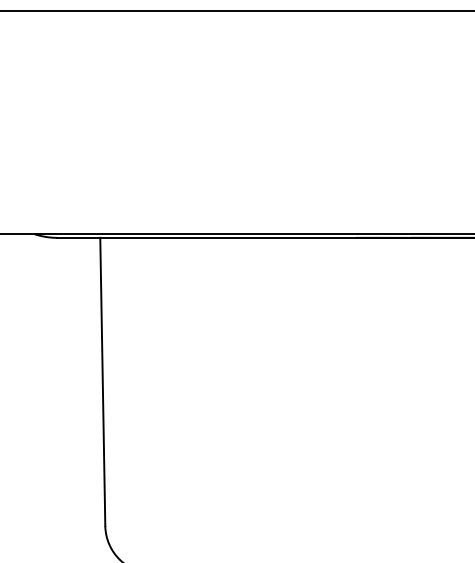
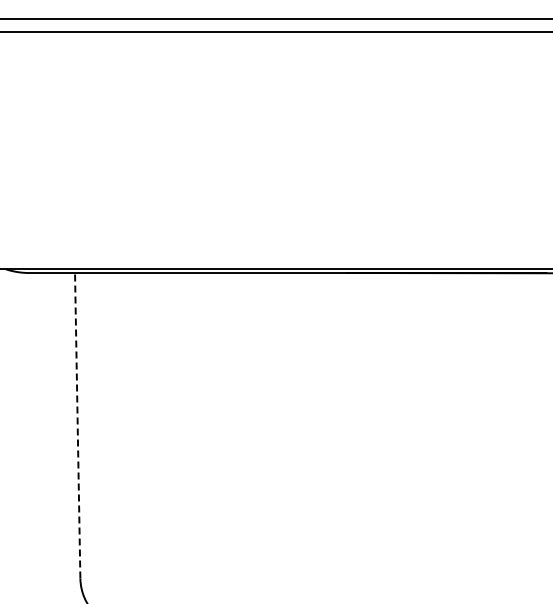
line: (102, 381) -> (77, 425), solid -> dashed

